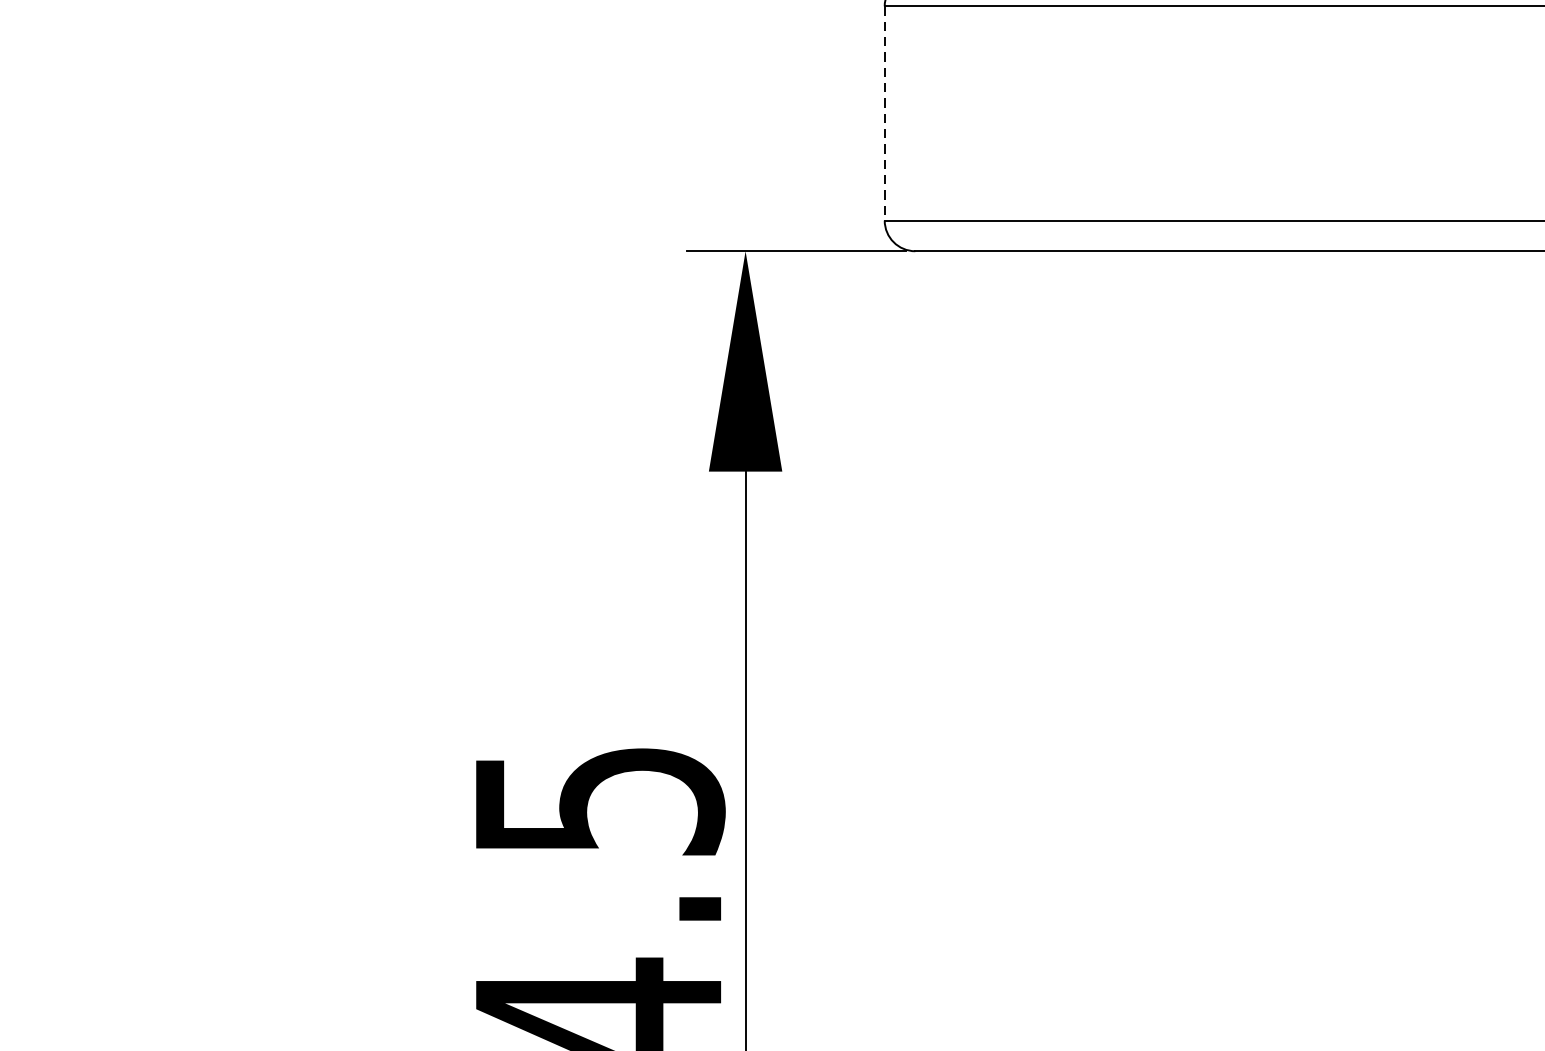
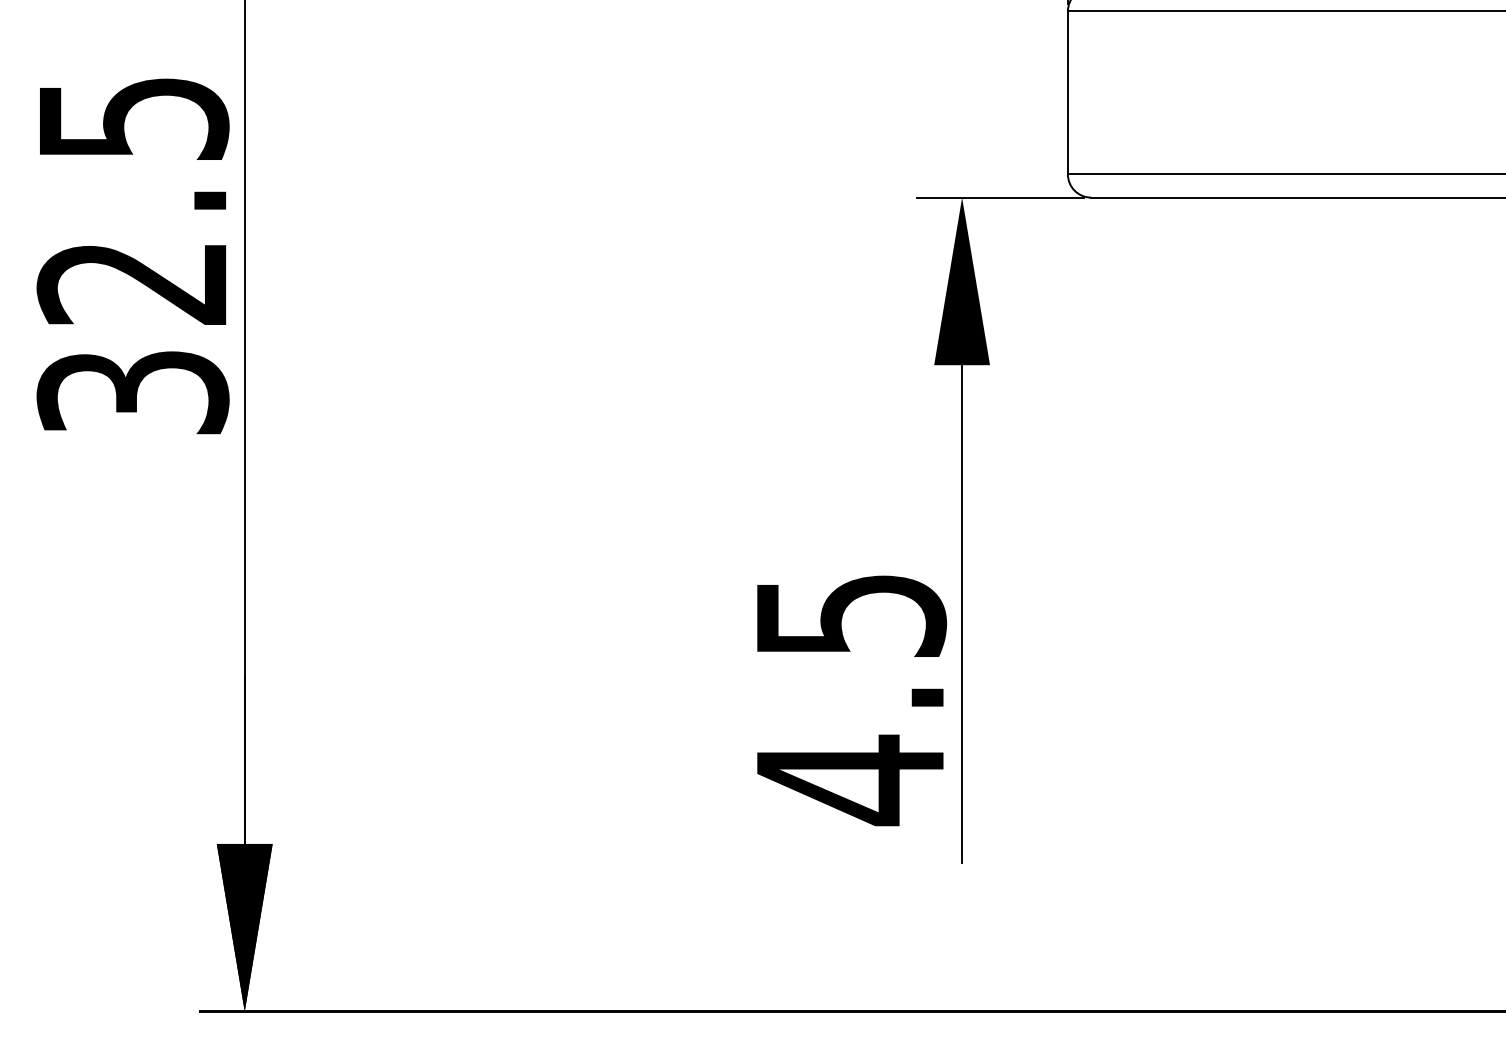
line: (884, 114) -> (1067, 93), dashed -> solid

